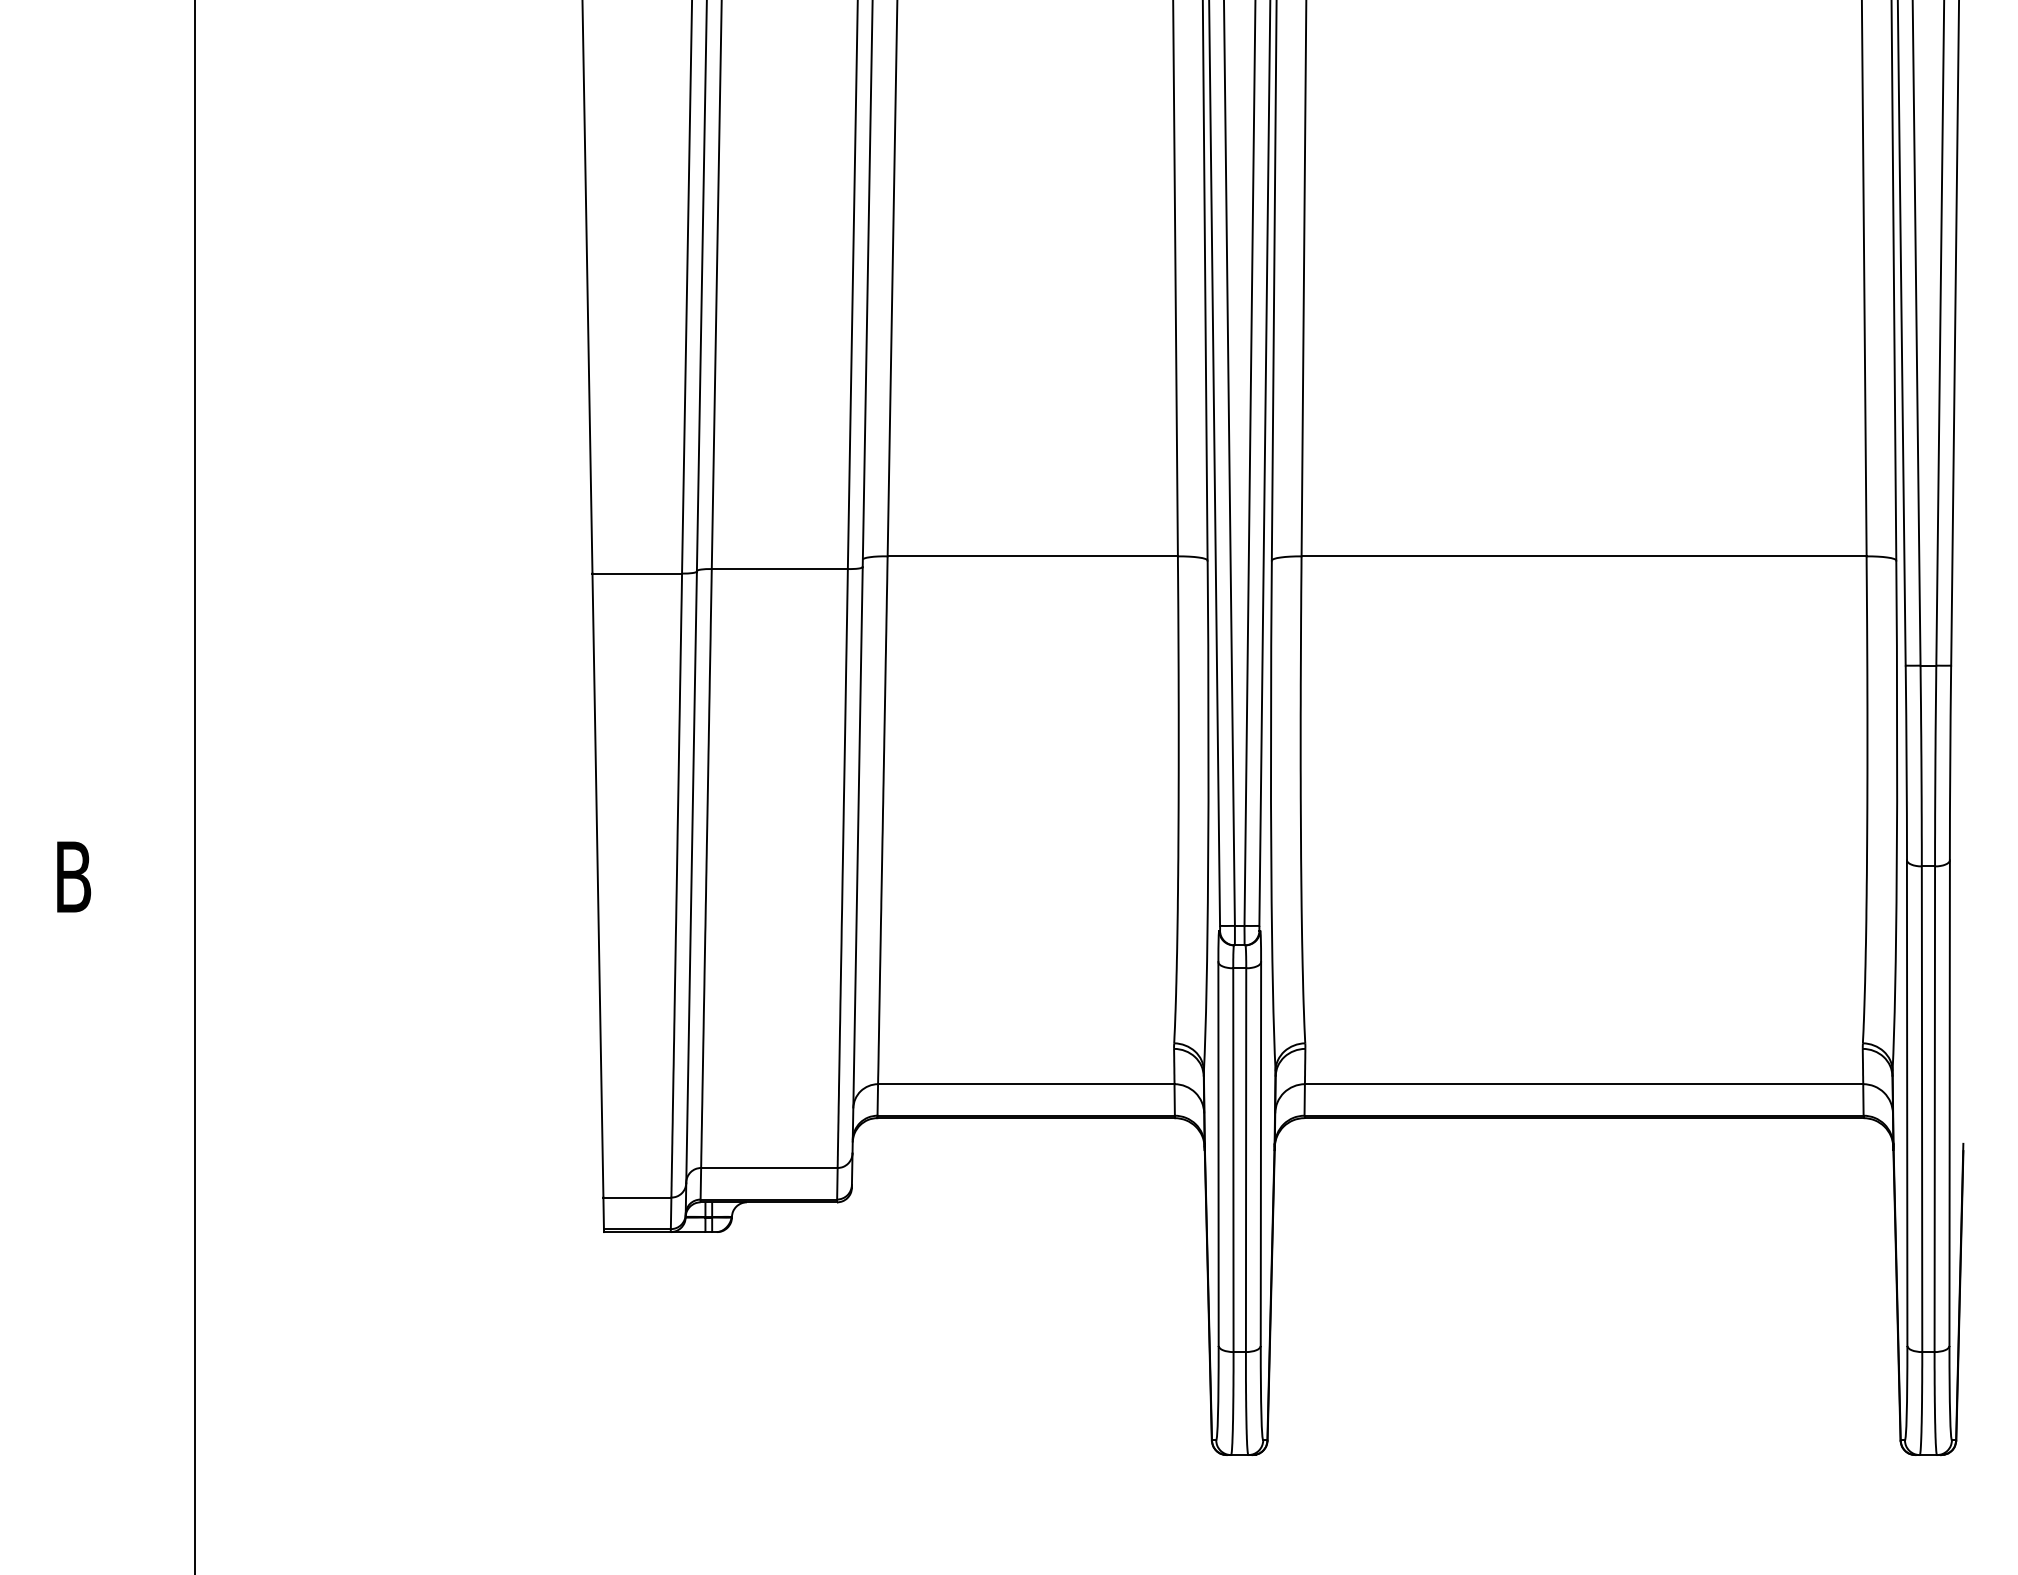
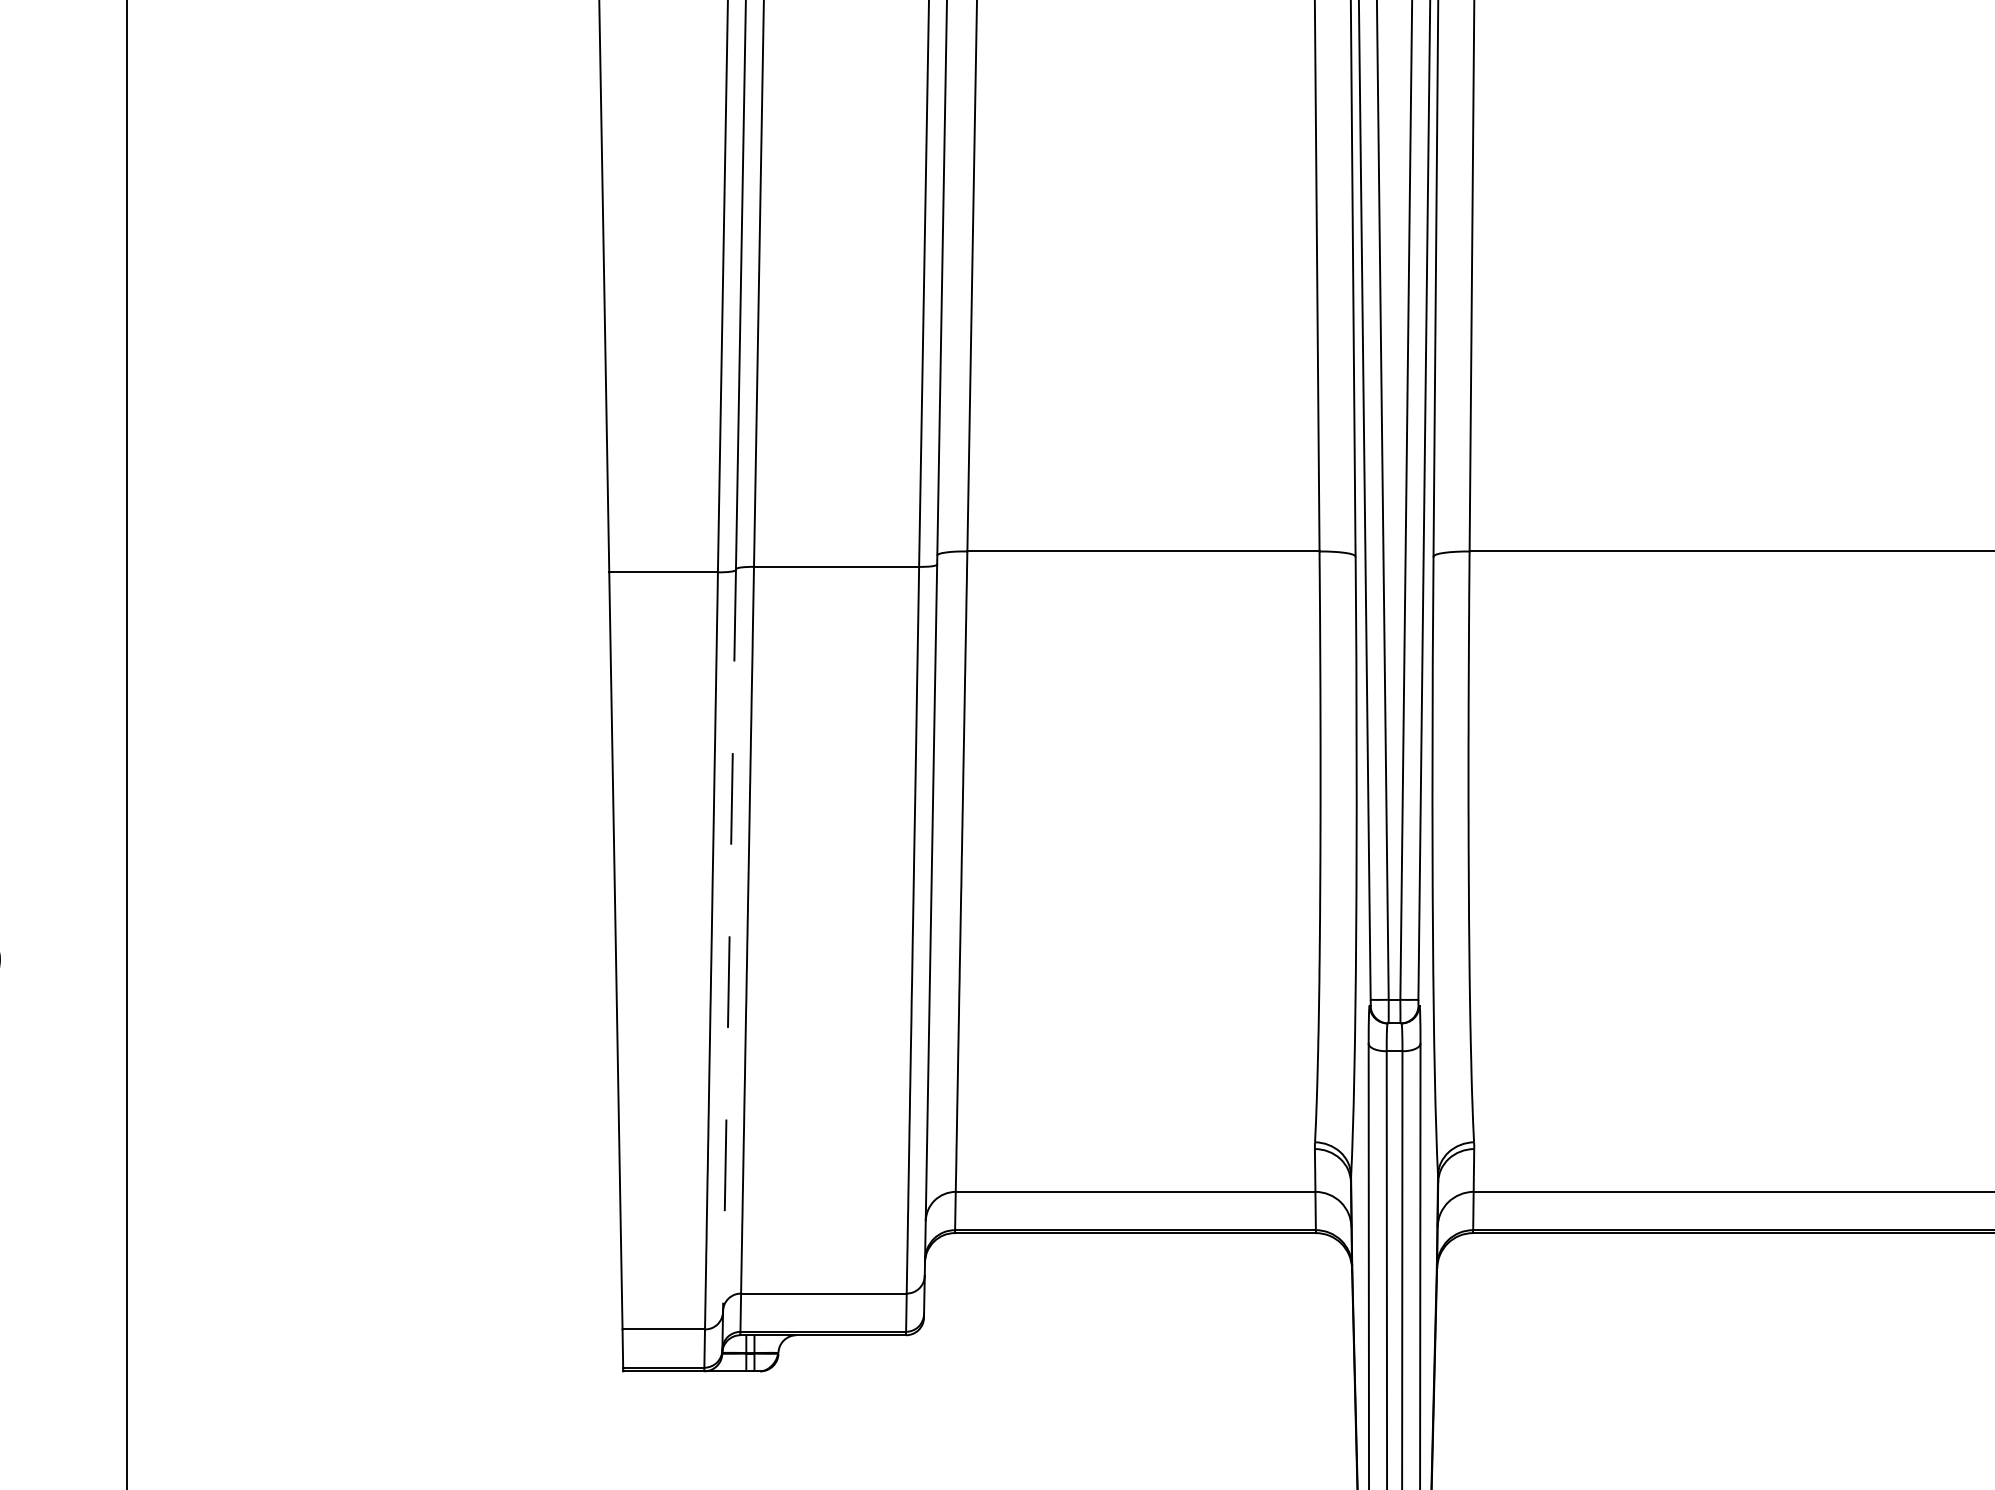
line: (691, 877) -> (729, 941), solid -> dashed

